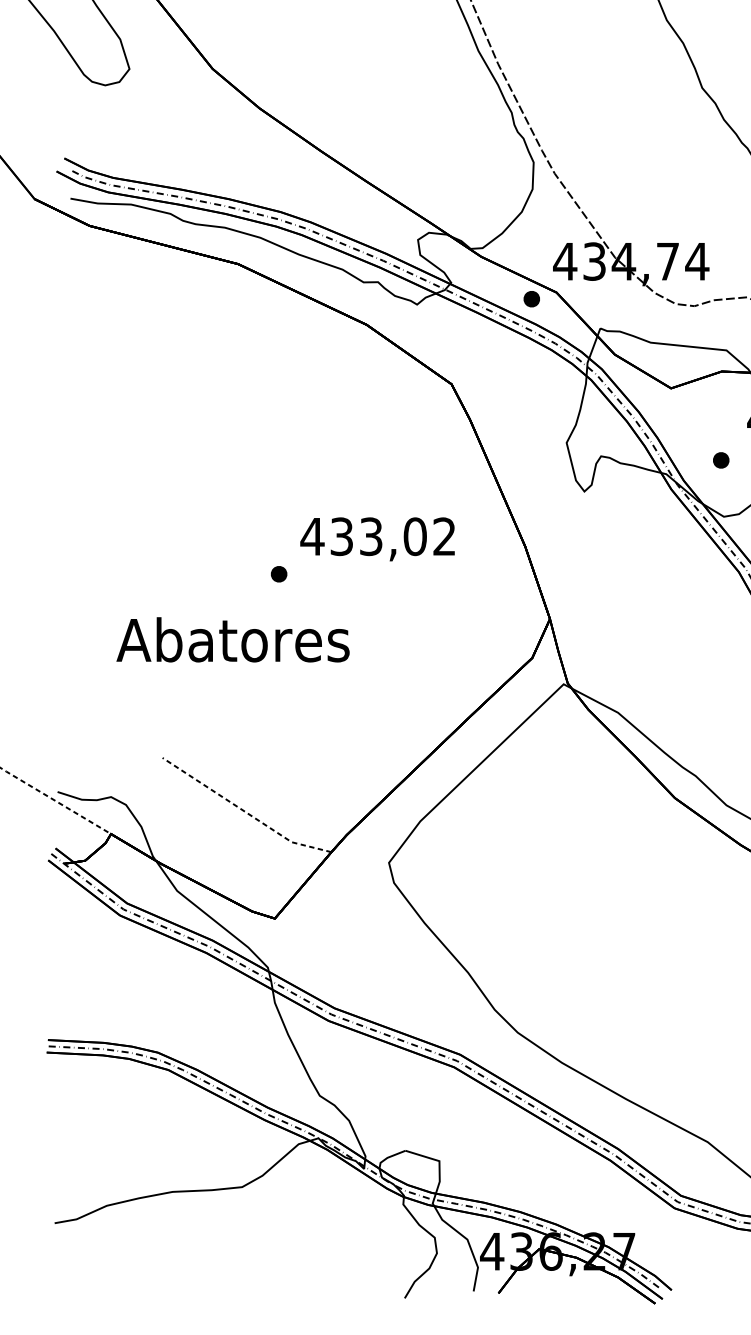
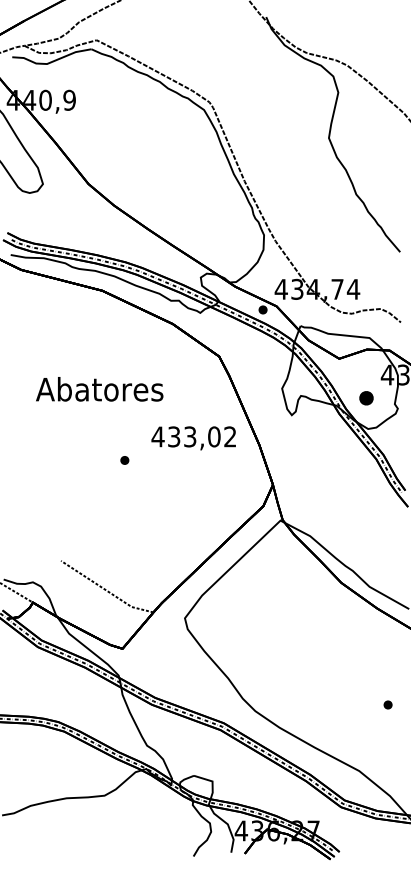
part: (720, 459) -> (366, 397), size x1.6
text: (377, 539) -> (193, 438), moved
text: (232, 640) -> (99, 389), moved

